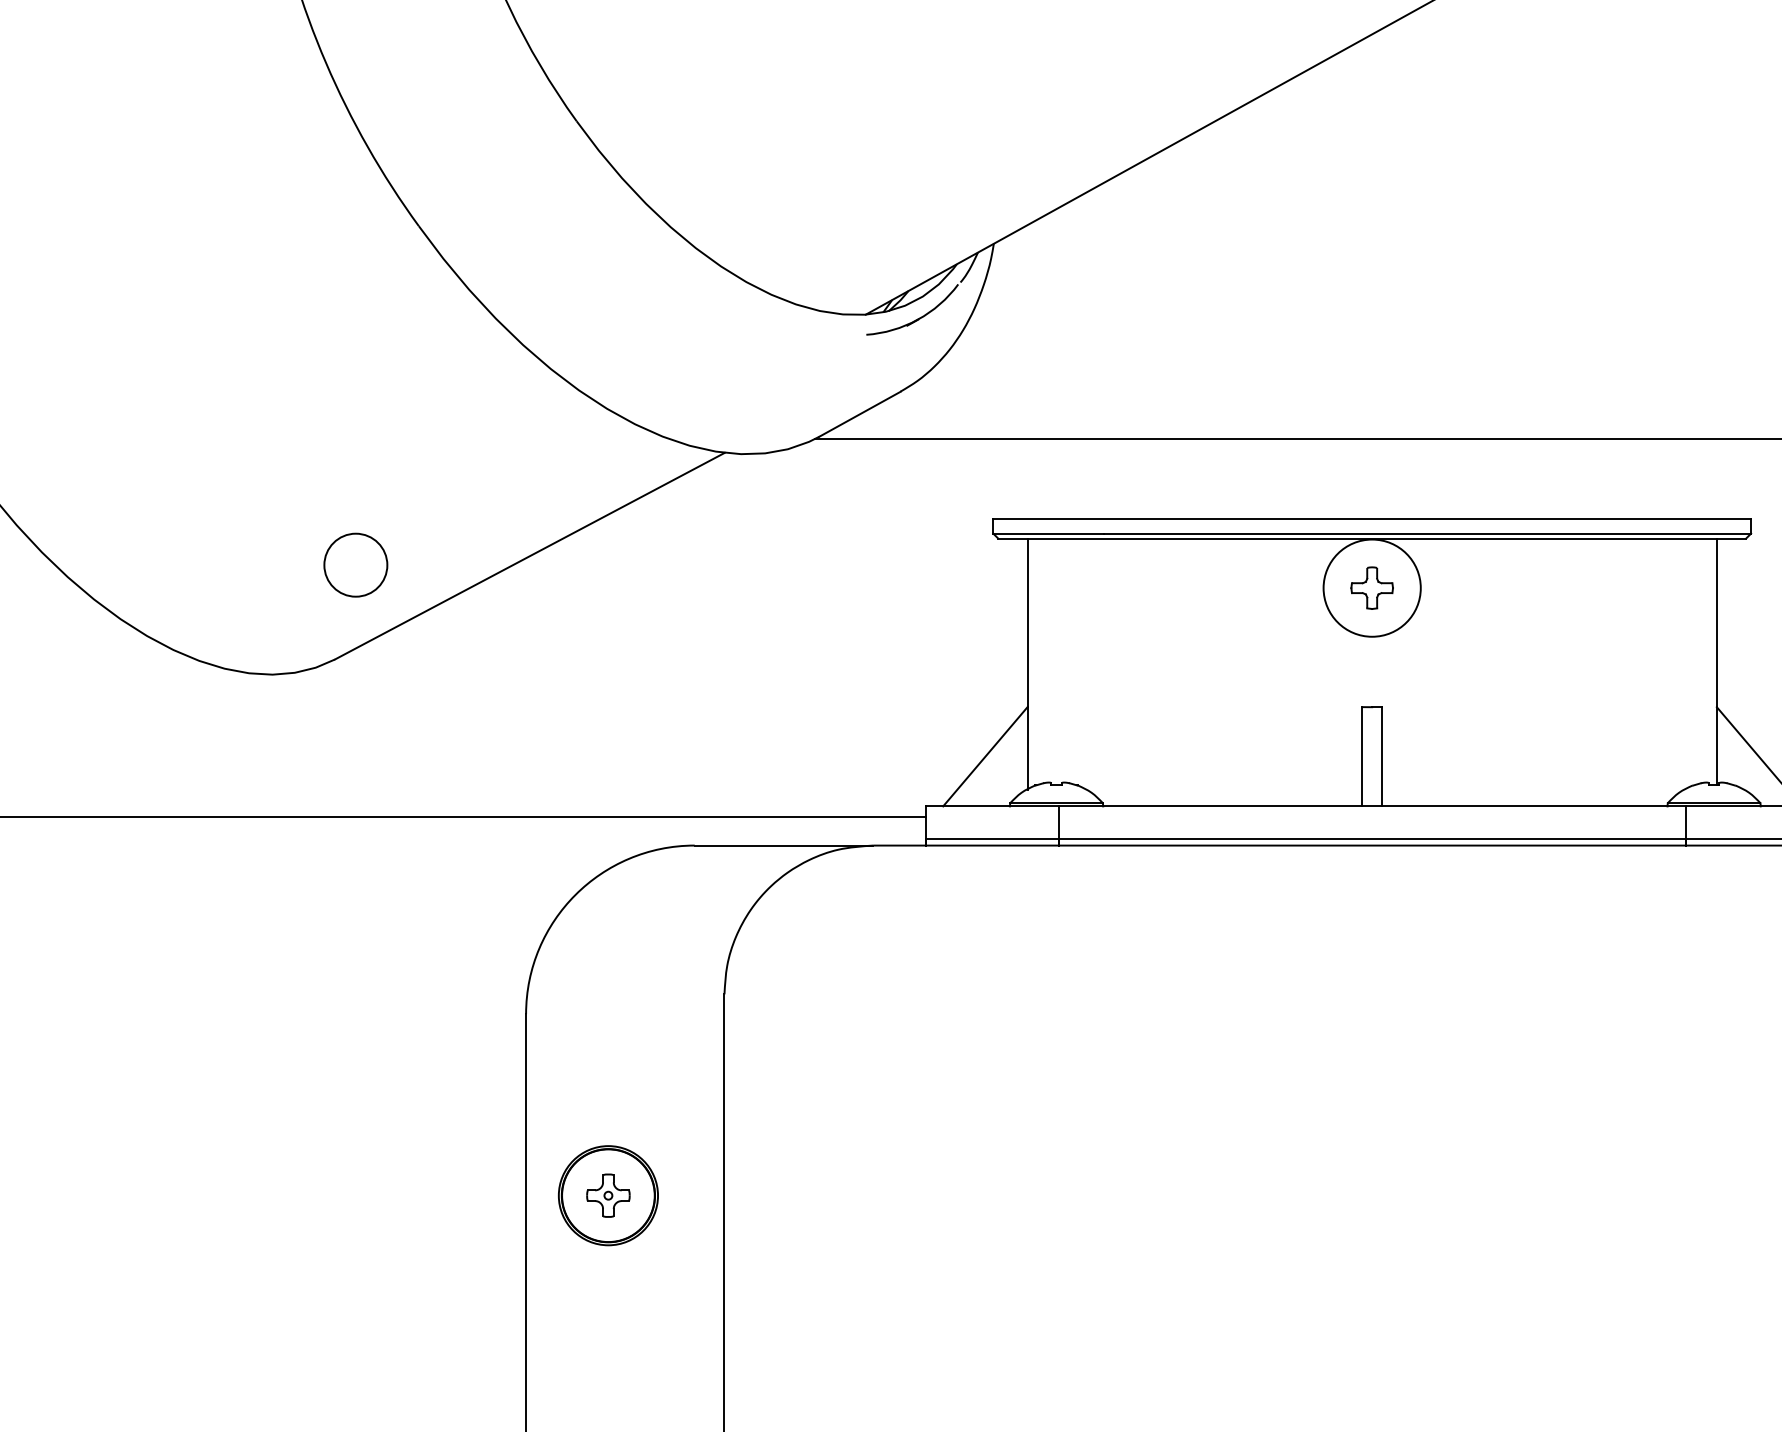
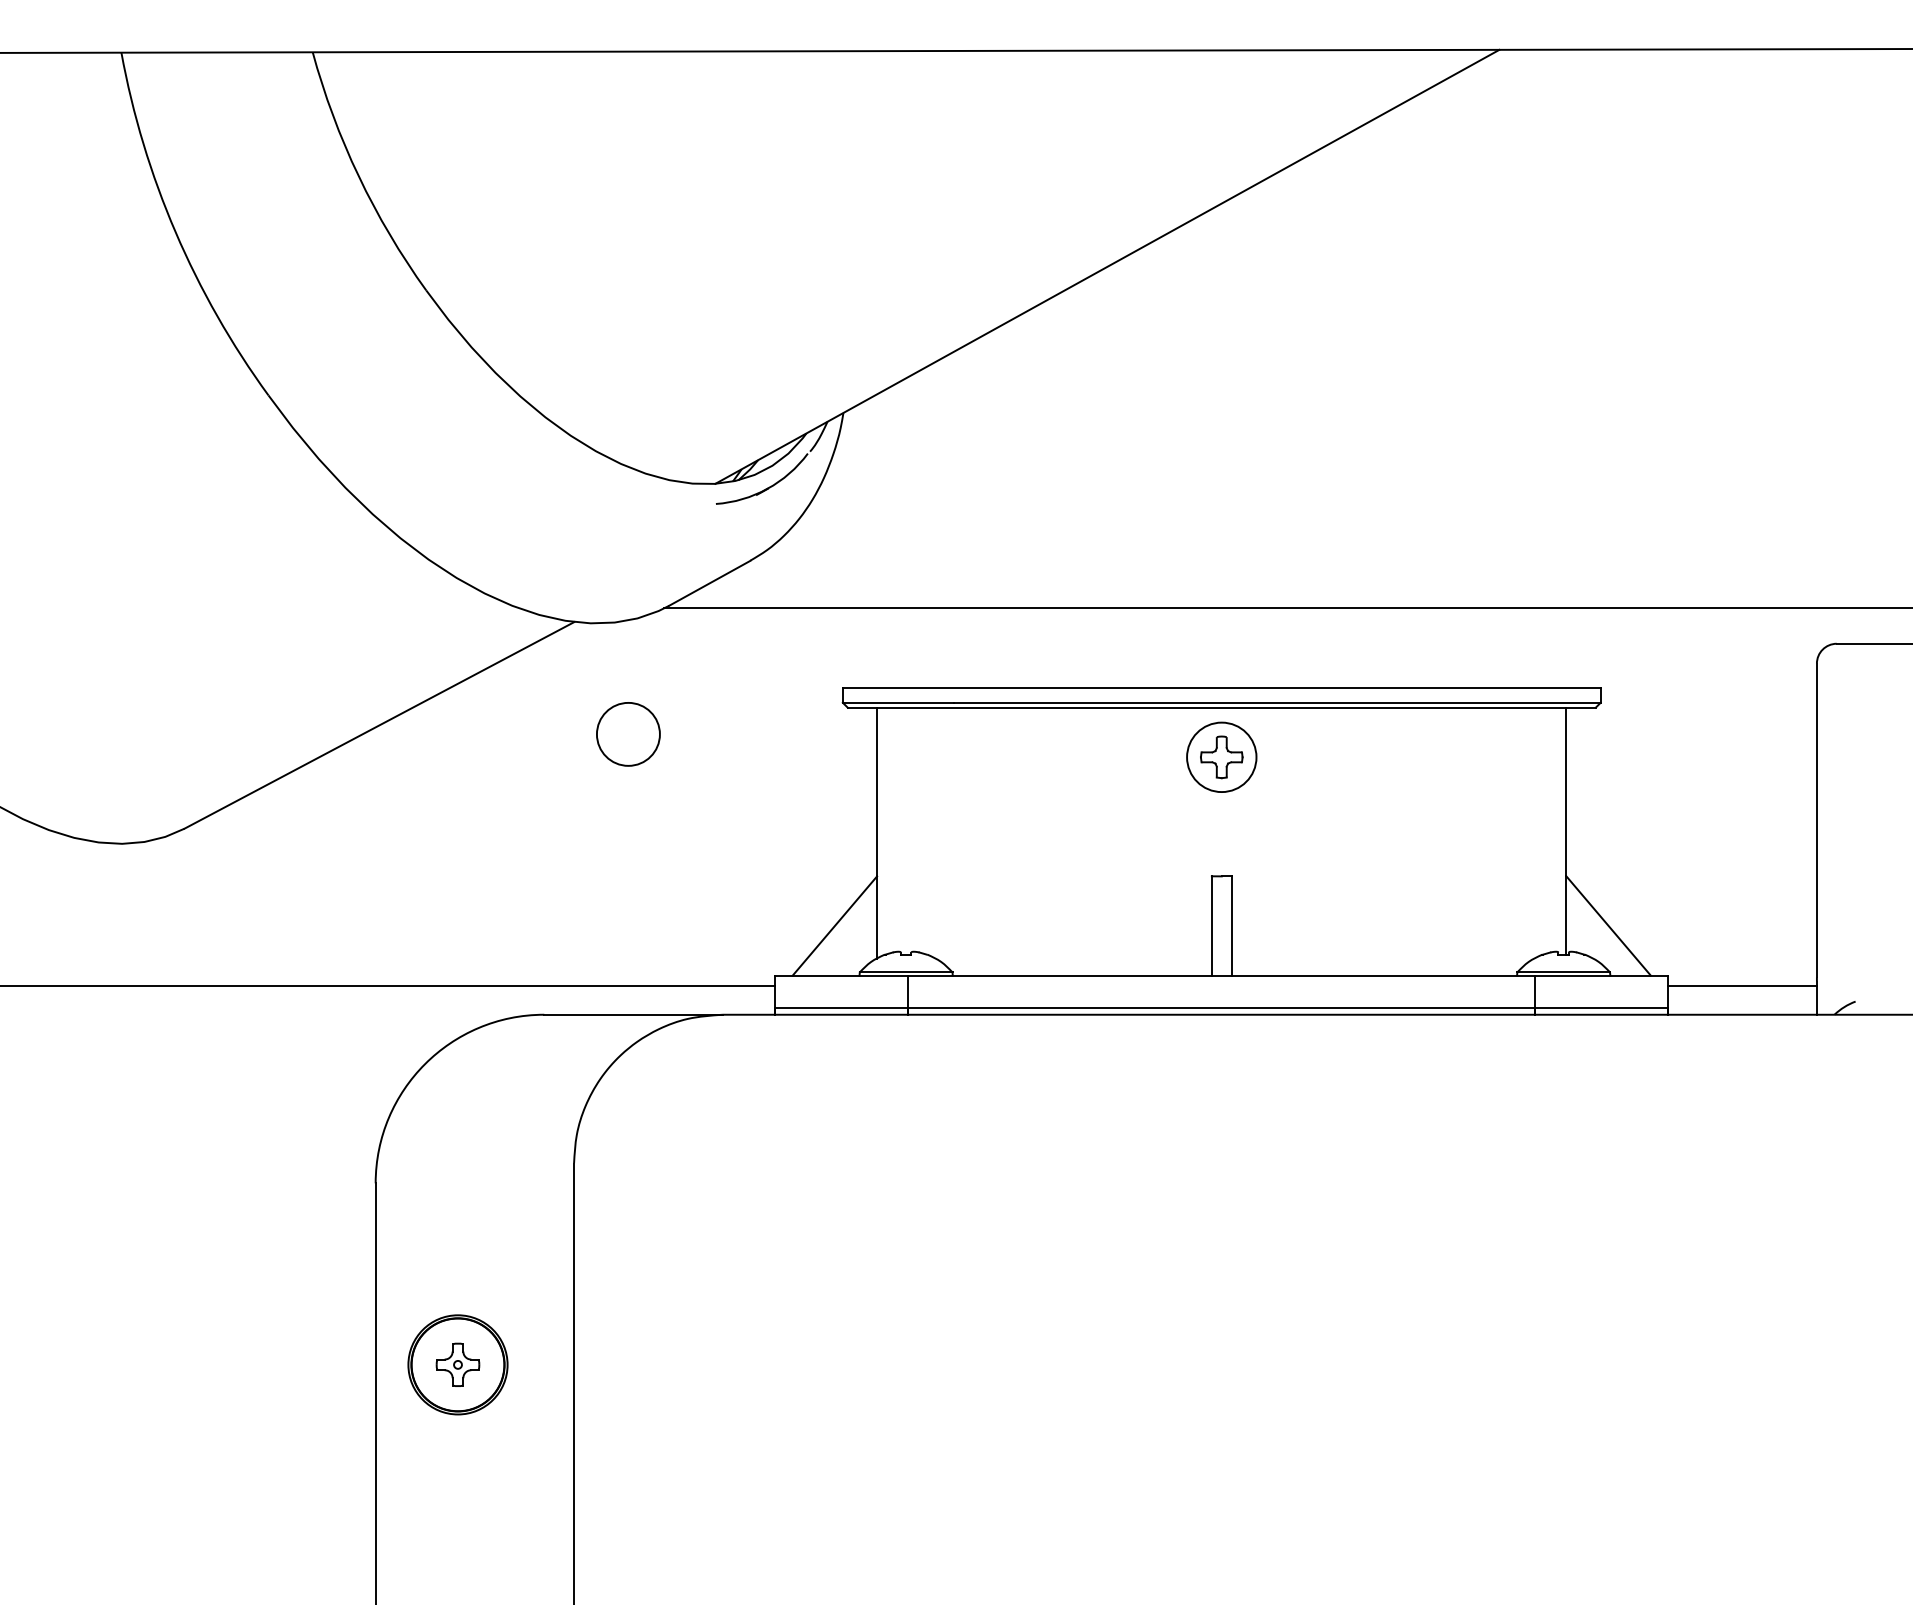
circle: (355, 565) -> (628, 734), moved
circle: (1371, 588) -> (1221, 757), size x0.71

